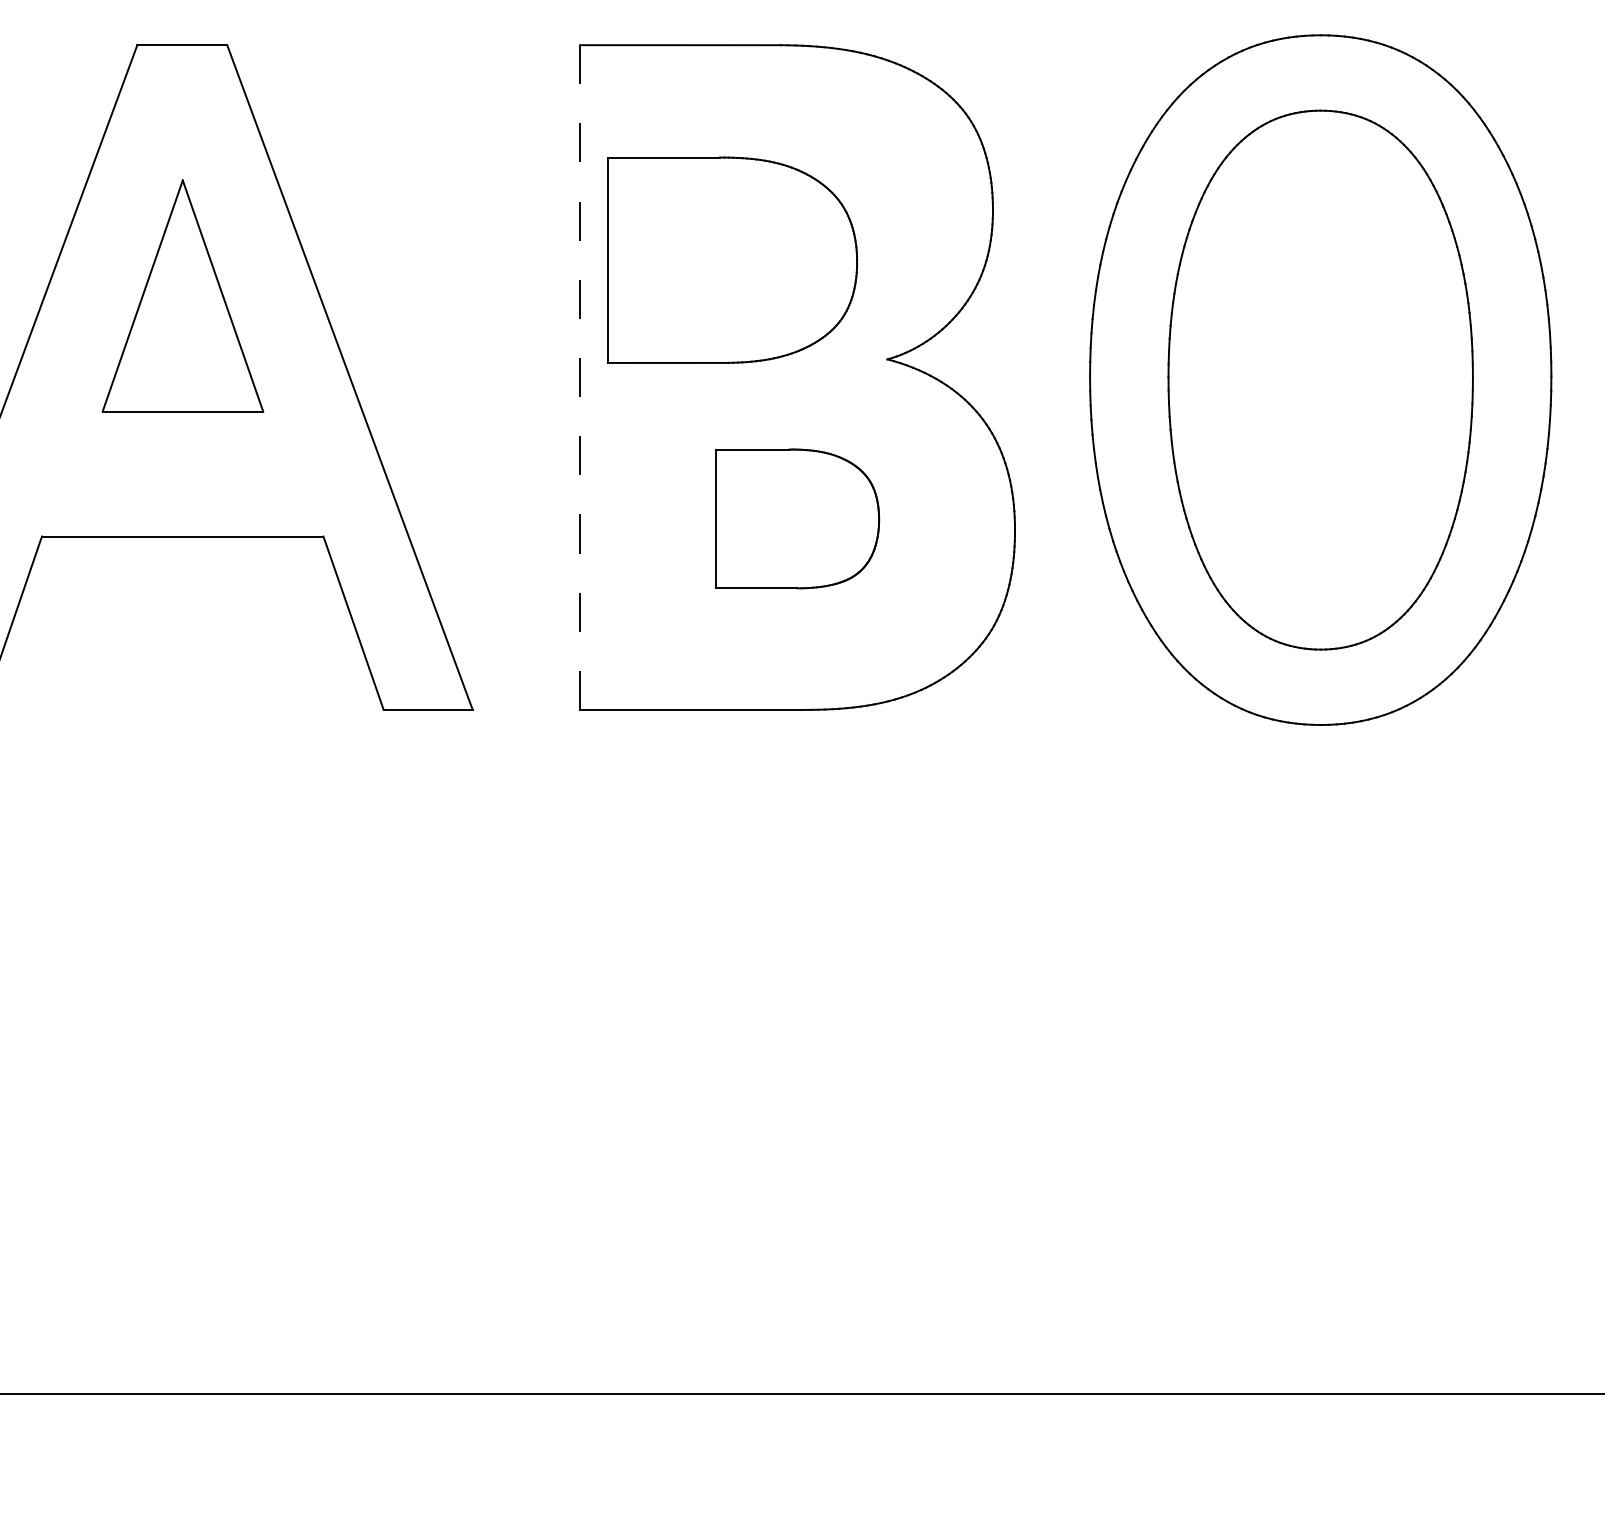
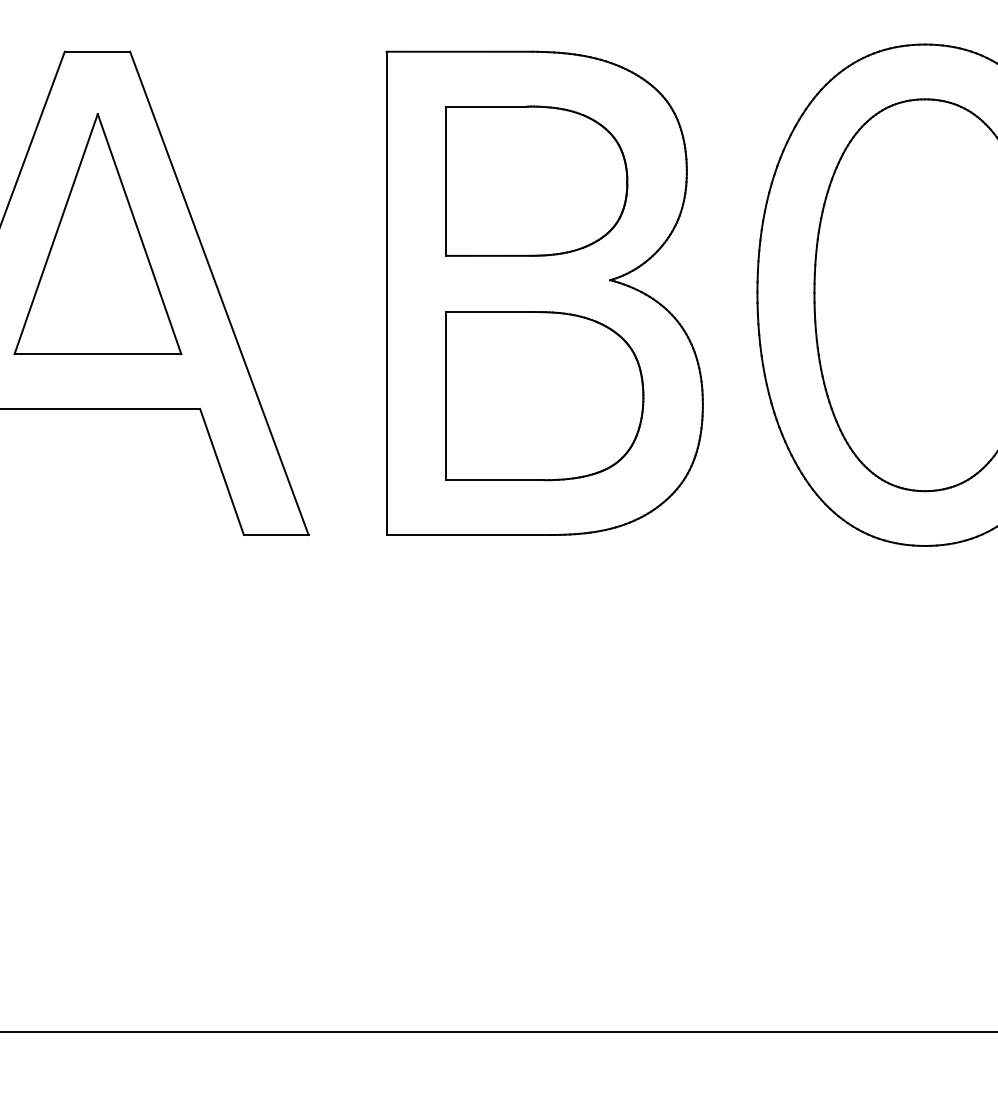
part: (732, 259) -> (536, 180), moved
part: (182, 295) -> (97, 233), size x1.43
line: (580, 377) -> (386, 293), dashed -> solid
part: (797, 518) -> (544, 395), size x1.67

